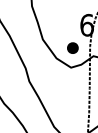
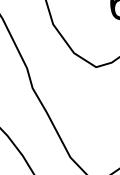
part: (72, 47) -> (98, 36), removed

